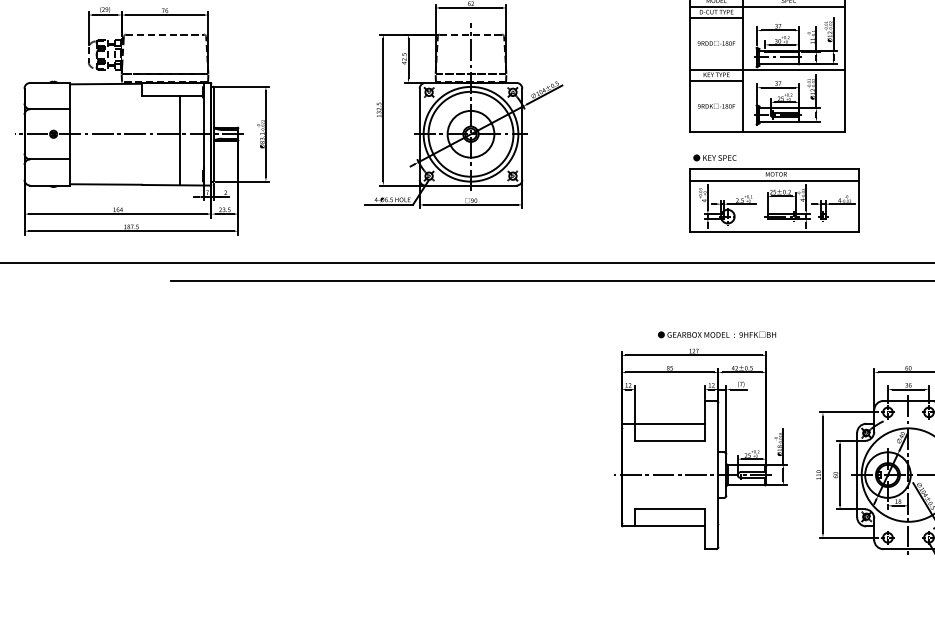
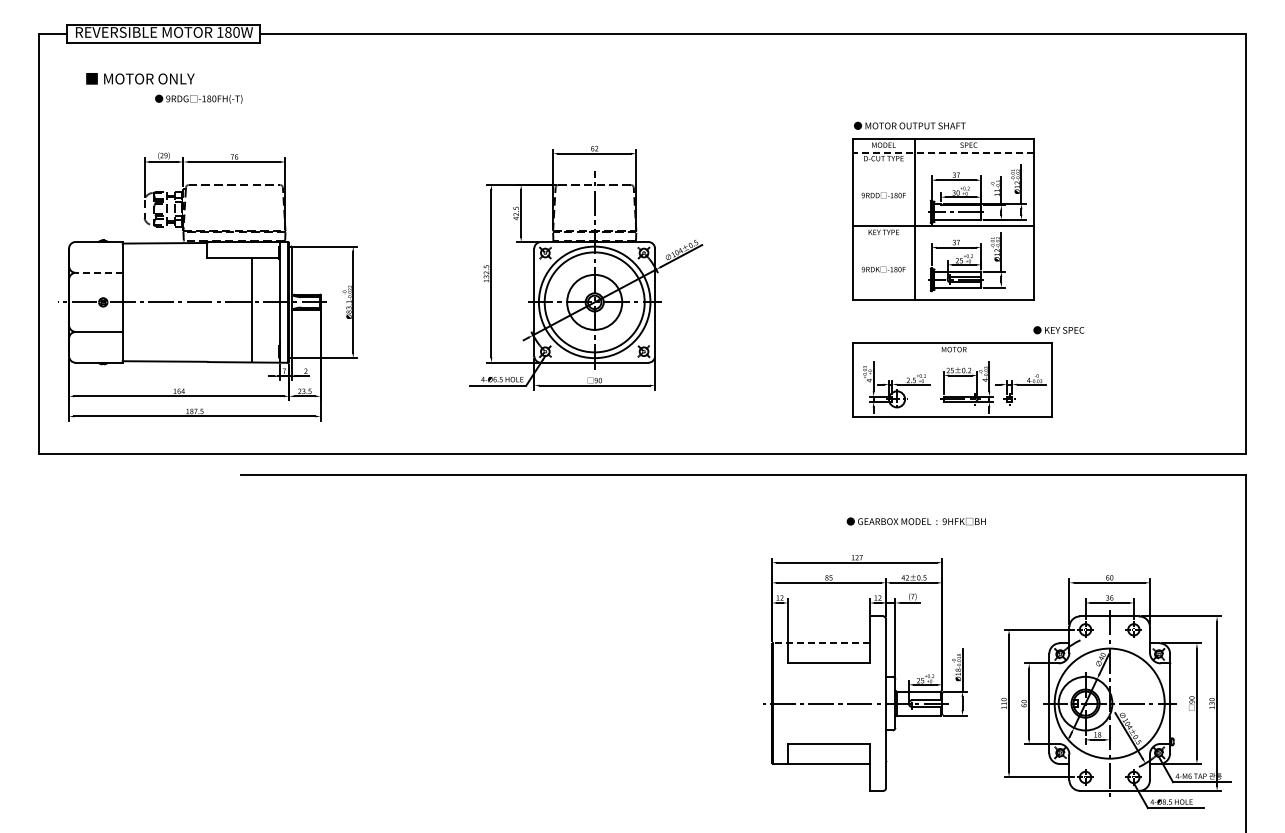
line: (767, 6) -> (943, 152), solid -> dashed
line: (716, 18) -> (883, 165), removed
line: (716, 80) -> (883, 239), removed
line: (49, 108) -> (98, 272), solid -> dashed
text: (714, 158) -> (1058, 330), moved
line: (774, 180) -> (951, 356), removed
text: (716, 334) -> (915, 521), moved
line: (663, 424) -> (821, 643), solid -> dashed

